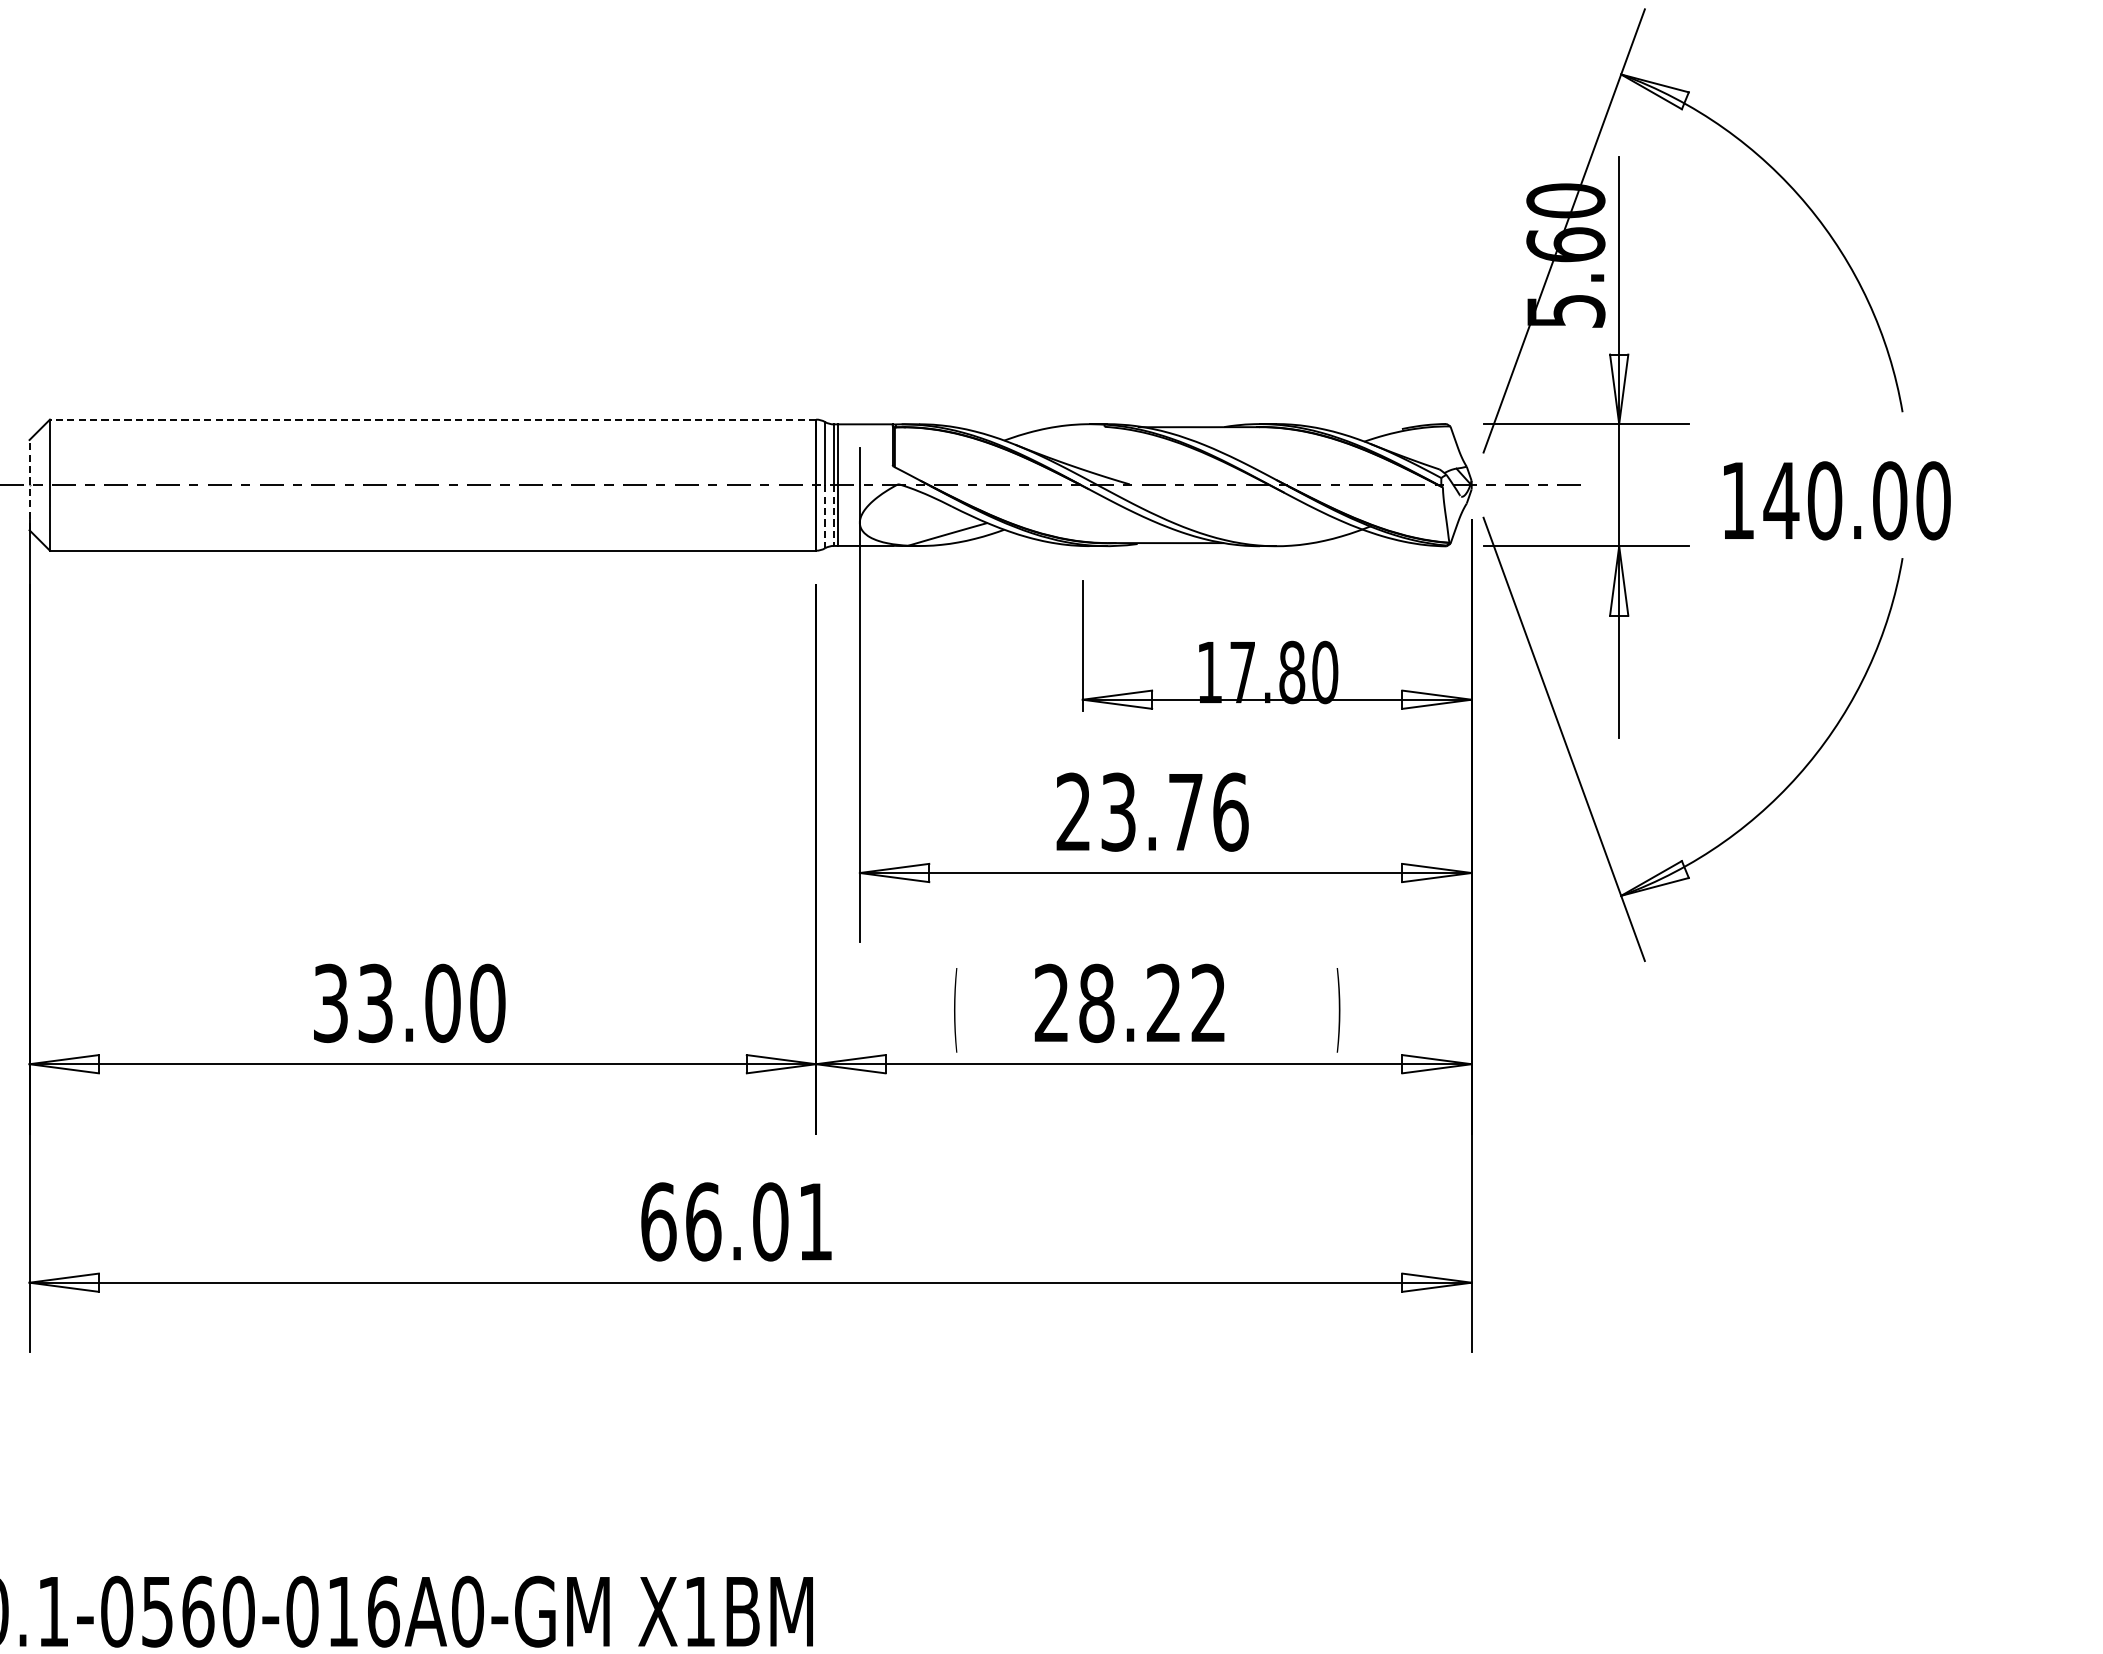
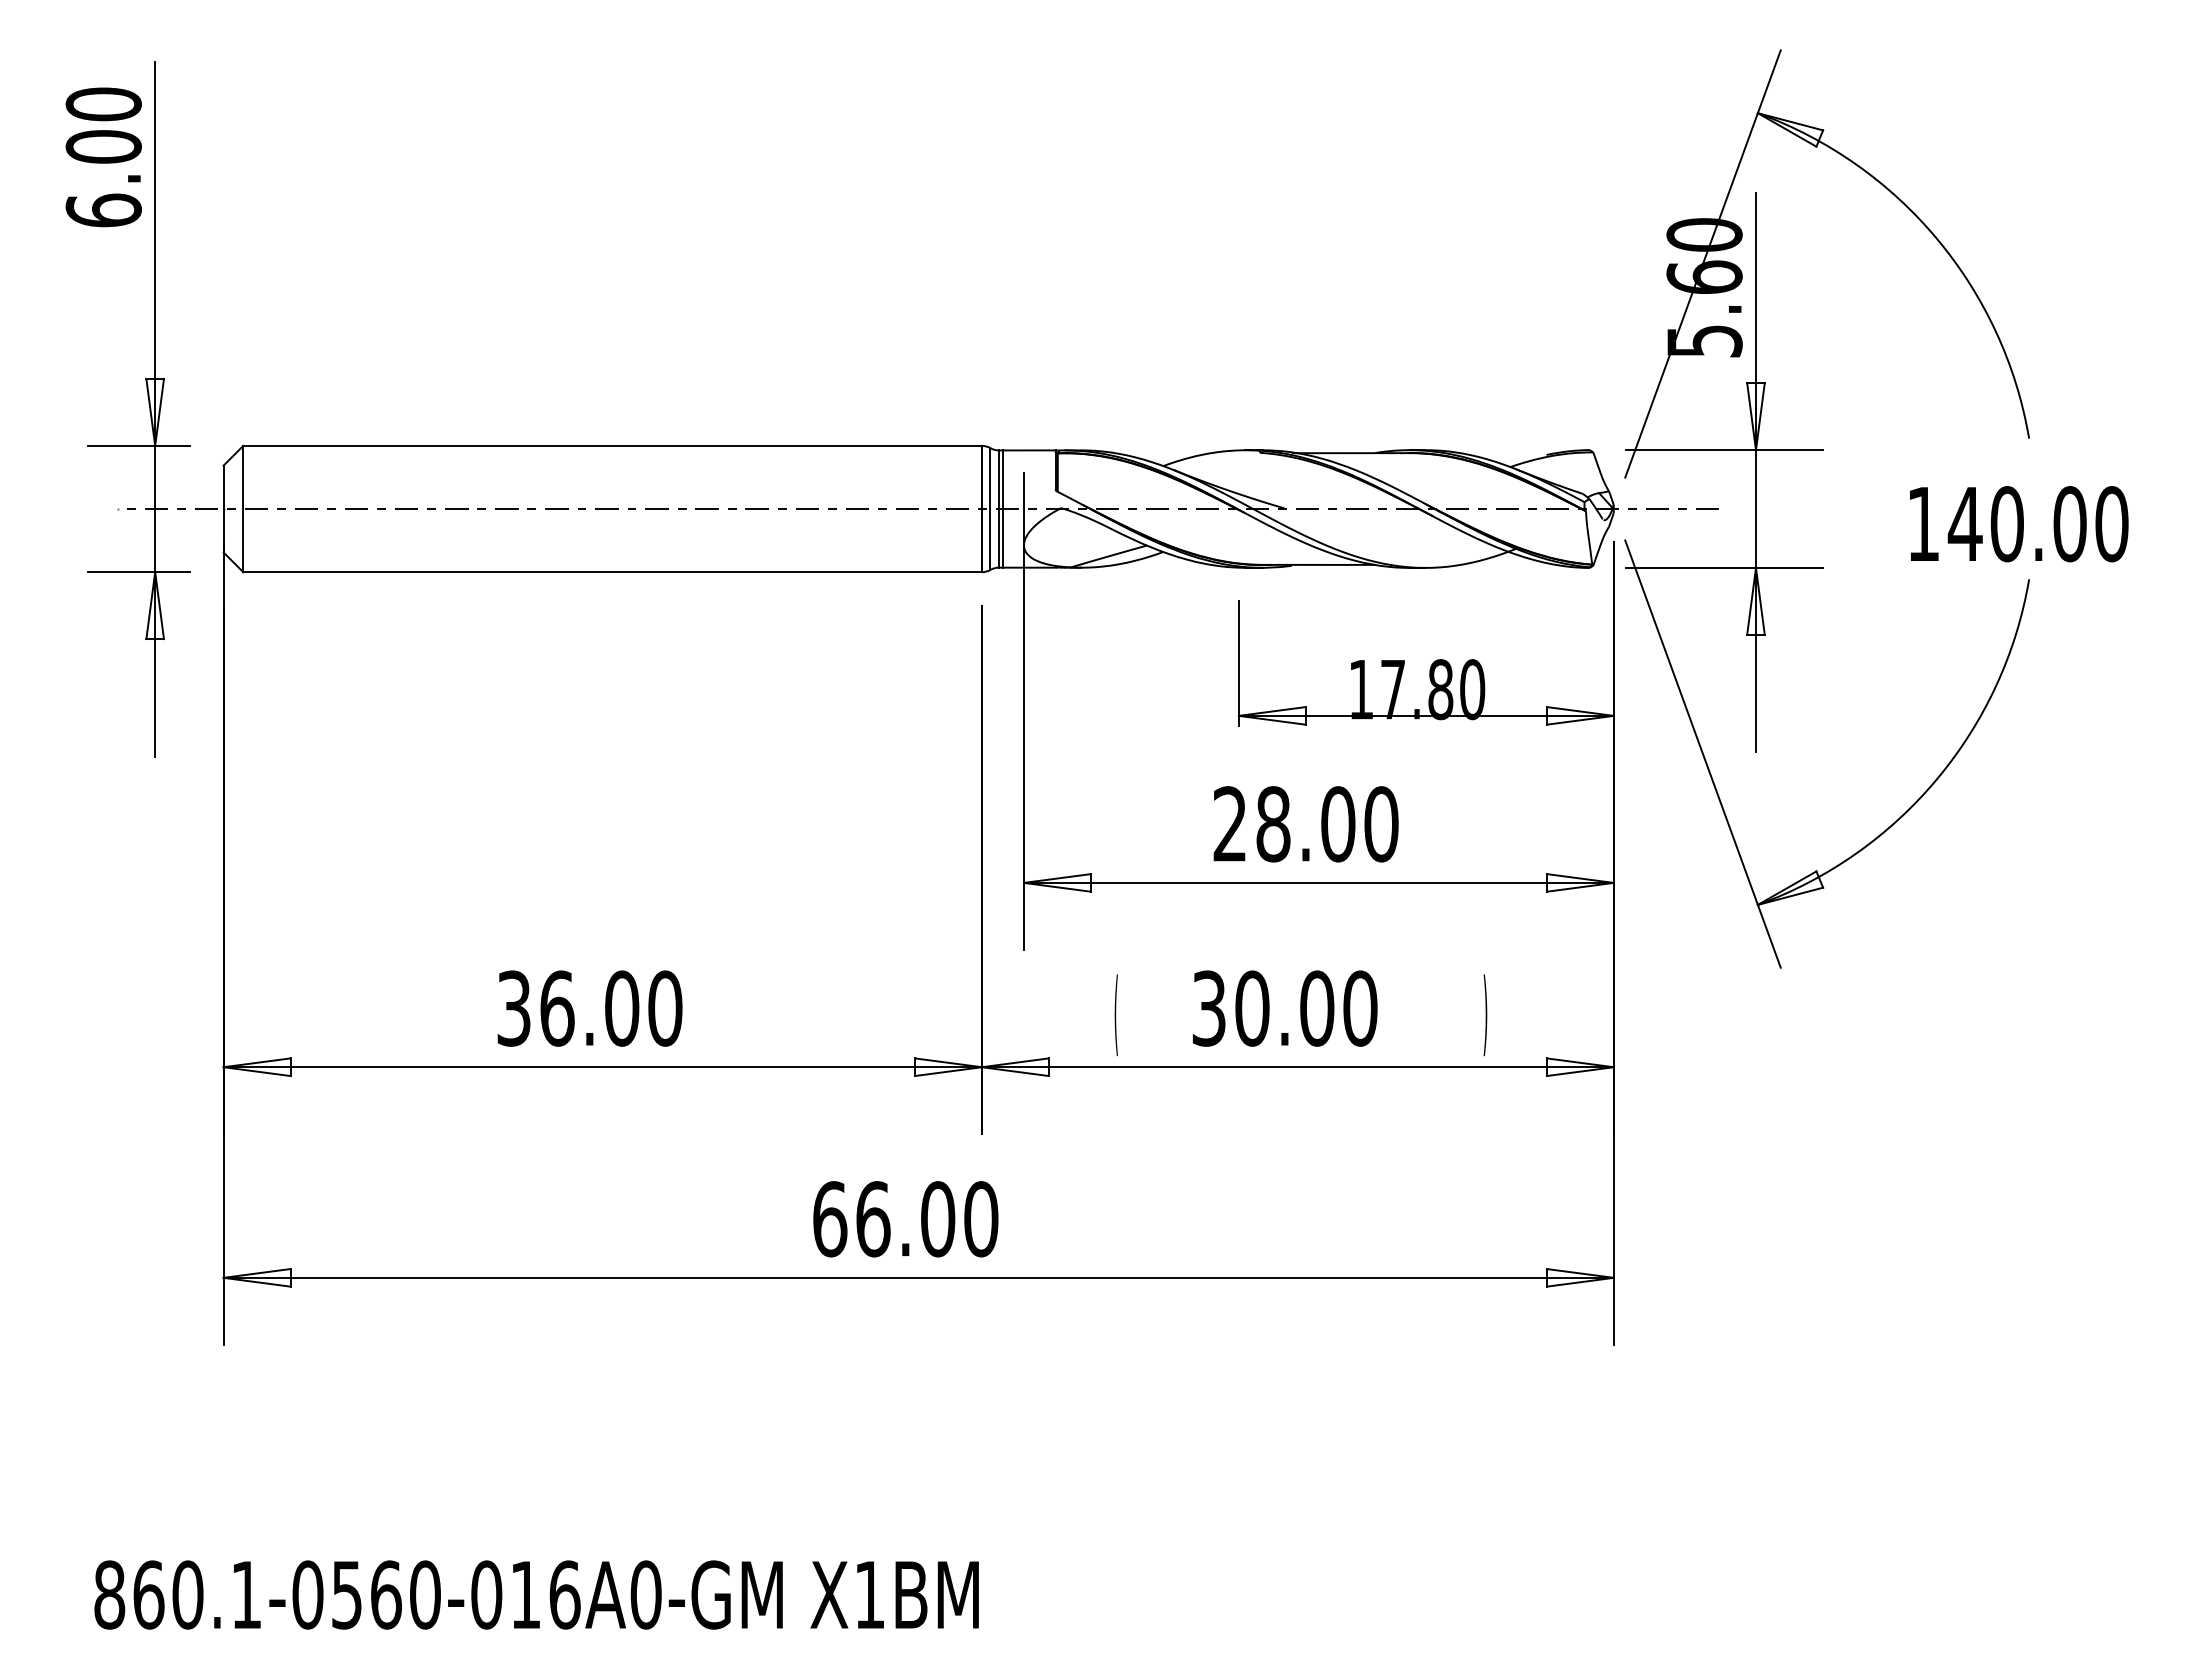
line: (432, 419) -> (612, 445), dashed -> solid
line: (29, 484) -> (223, 508), dashed -> solid
text: (1837, 501) -> (2019, 524), moved
line: (833, 515) -> (998, 538), dashed -> solid
line: (825, 517) -> (990, 540), dashed -> solid
text: (1174, 812) -> (1327, 824), 23.76 -> 28.00
text: (375, 1003) -> (557, 1008), 33.00 -> 36.00
text: (1130, 1003) -> (1284, 1008), 28.22 -> 30.00
text: (815, 1222) -> (981, 1219), 66.01 -> 66.00

